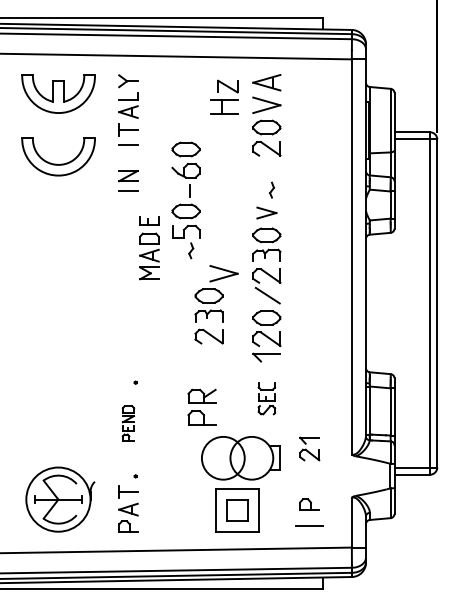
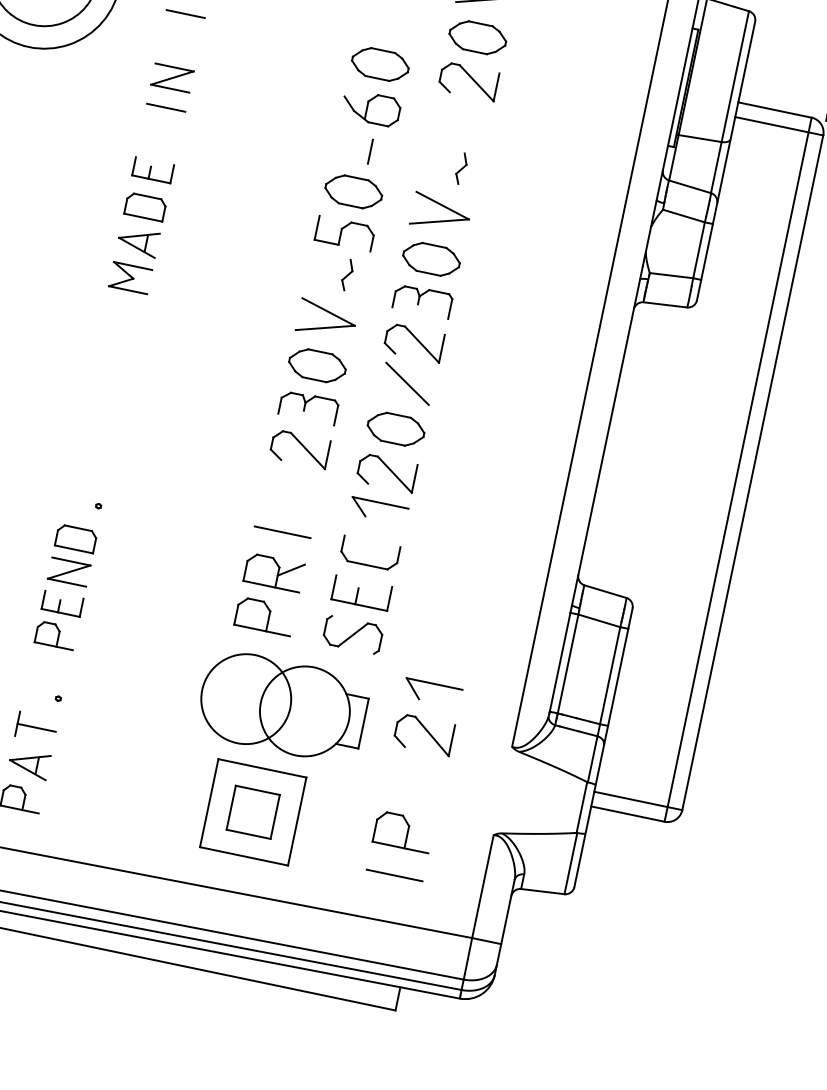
part: (185, 200) -> (357, 169), moved
part: (266, 212) -> (440, 212), size x1.43
part: (149, 248) -> (141, 227), moved
part: (208, 316) -> (307, 407), moved
line: (223, 376) -> (281, 531), added
part: (266, 398) -> (360, 594), size x1.67
part: (201, 406) -> (268, 592), moved
part: (128, 423) -> (66, 586), size x1.67
part: (309, 448) -> (427, 716), size x1.43
part: (309, 504) -> (403, 831), size x1.43

